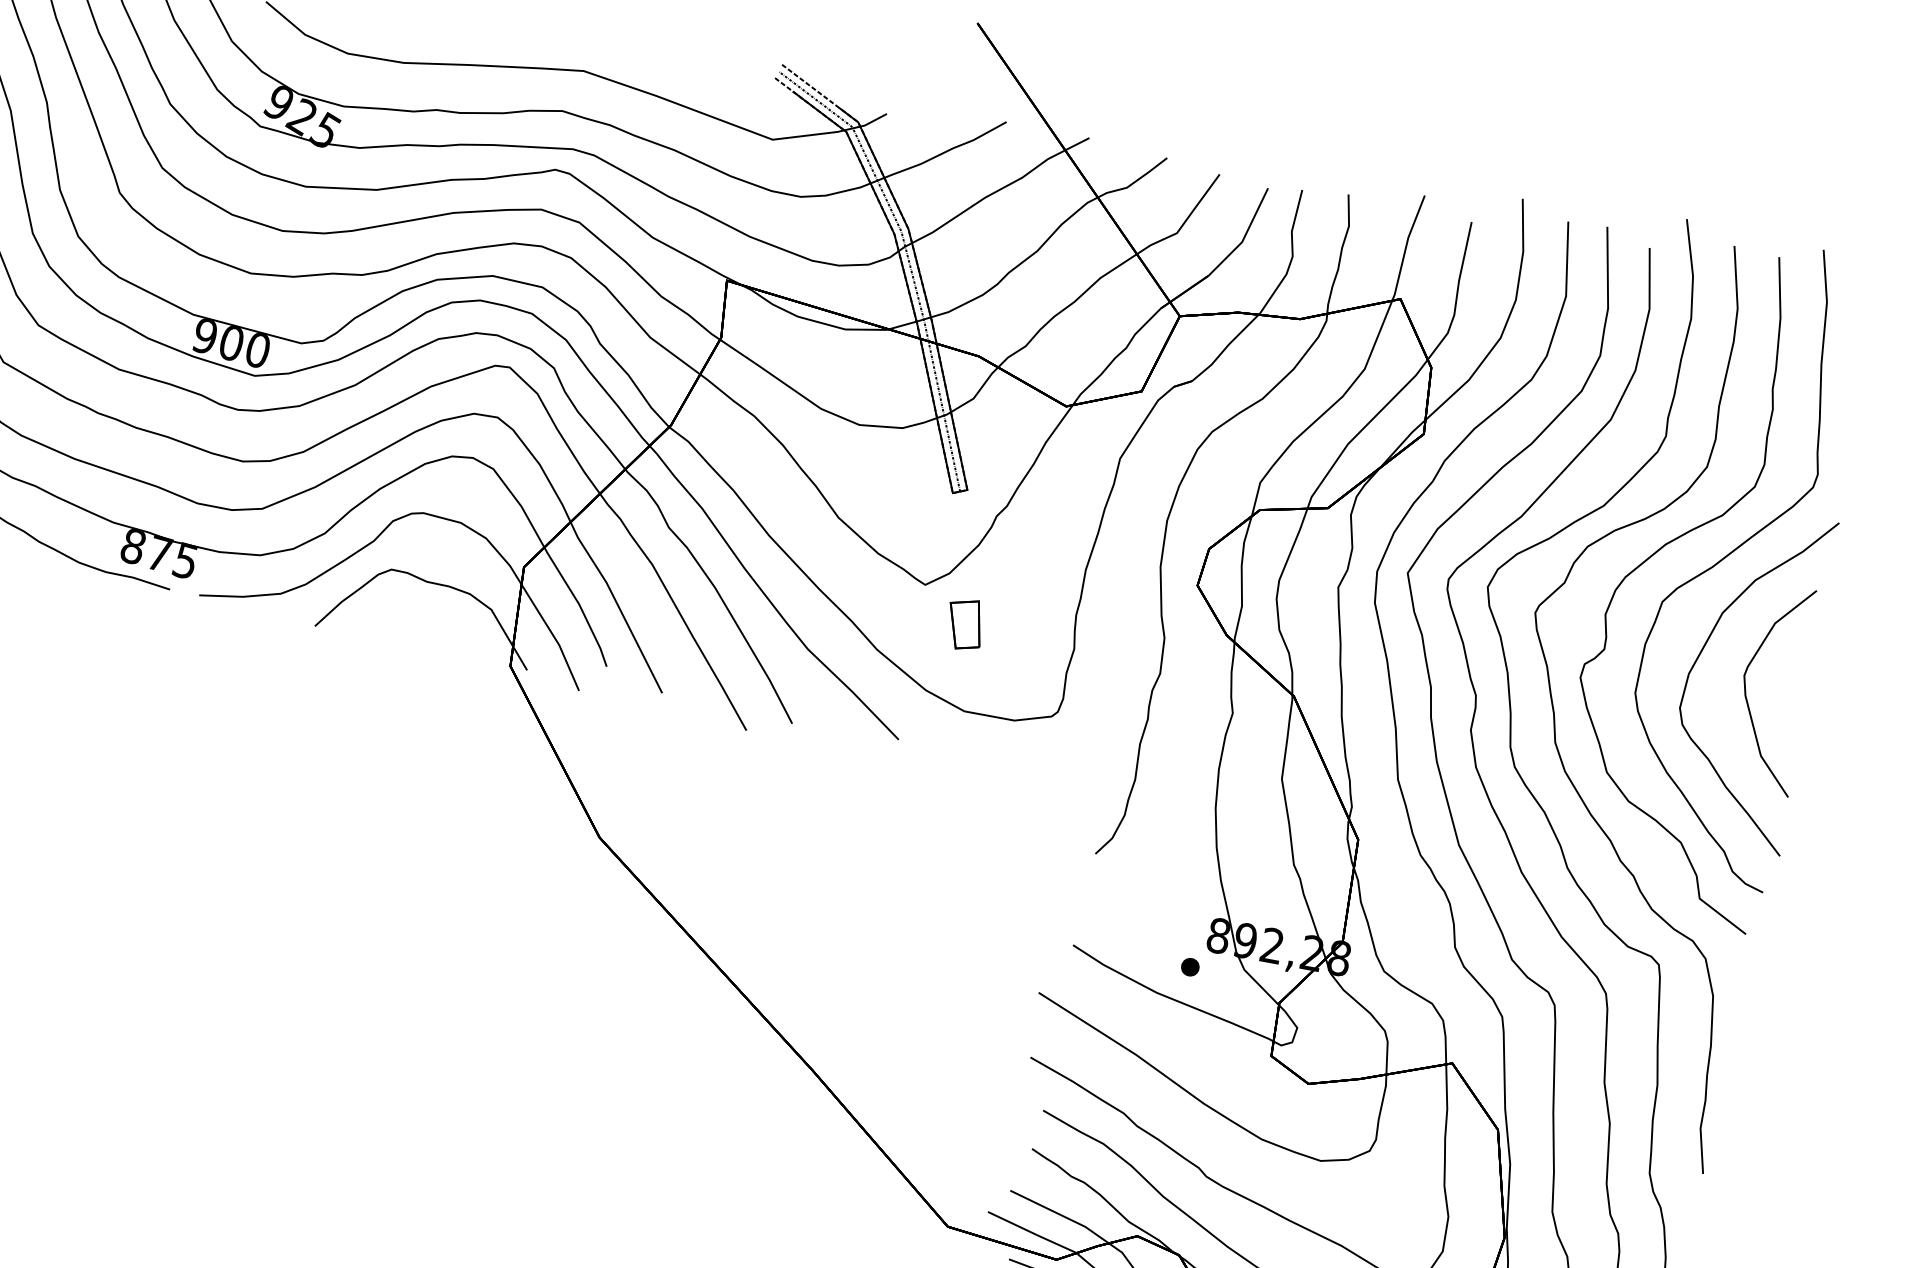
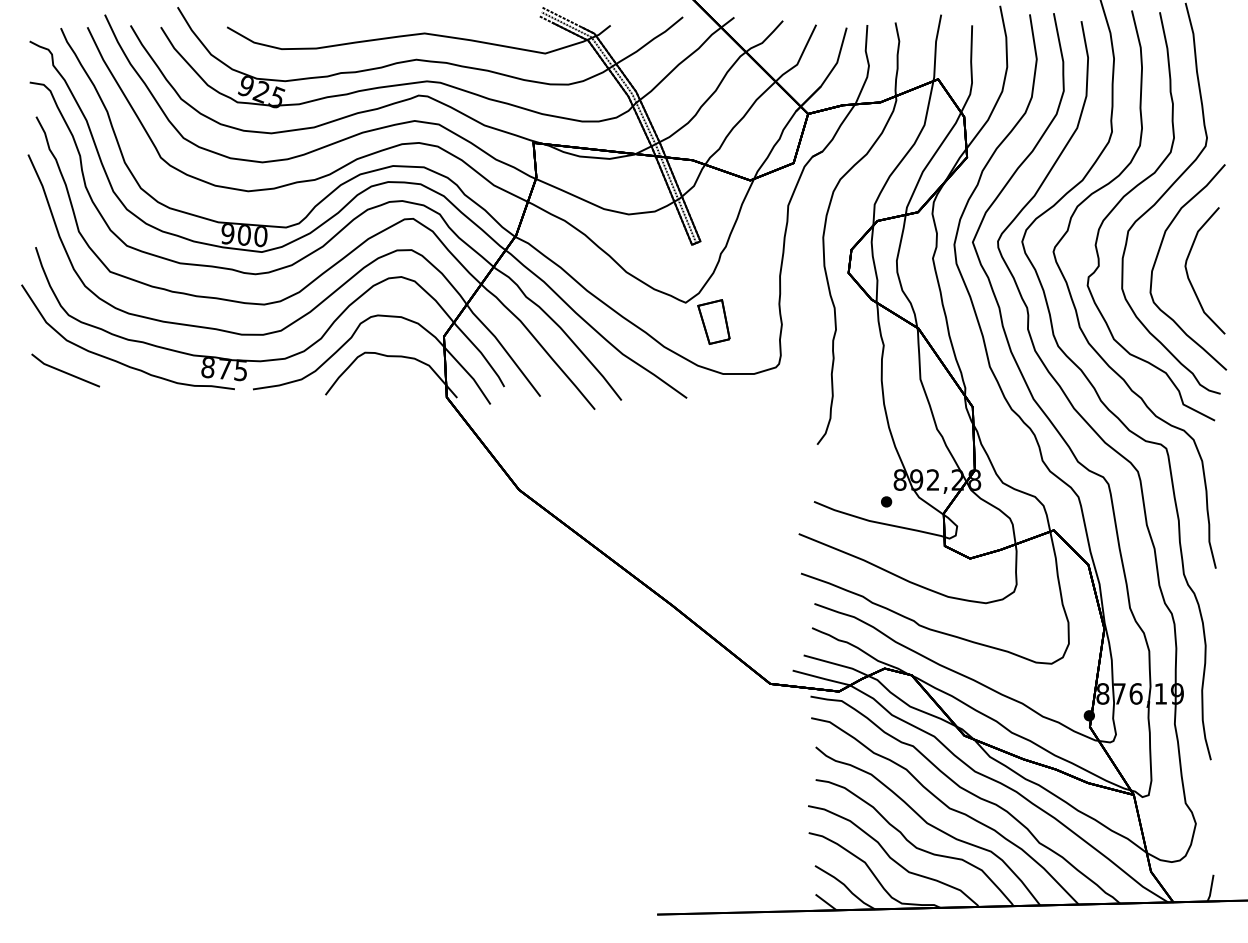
part: (964, 623) -> (713, 321), size x1.43

